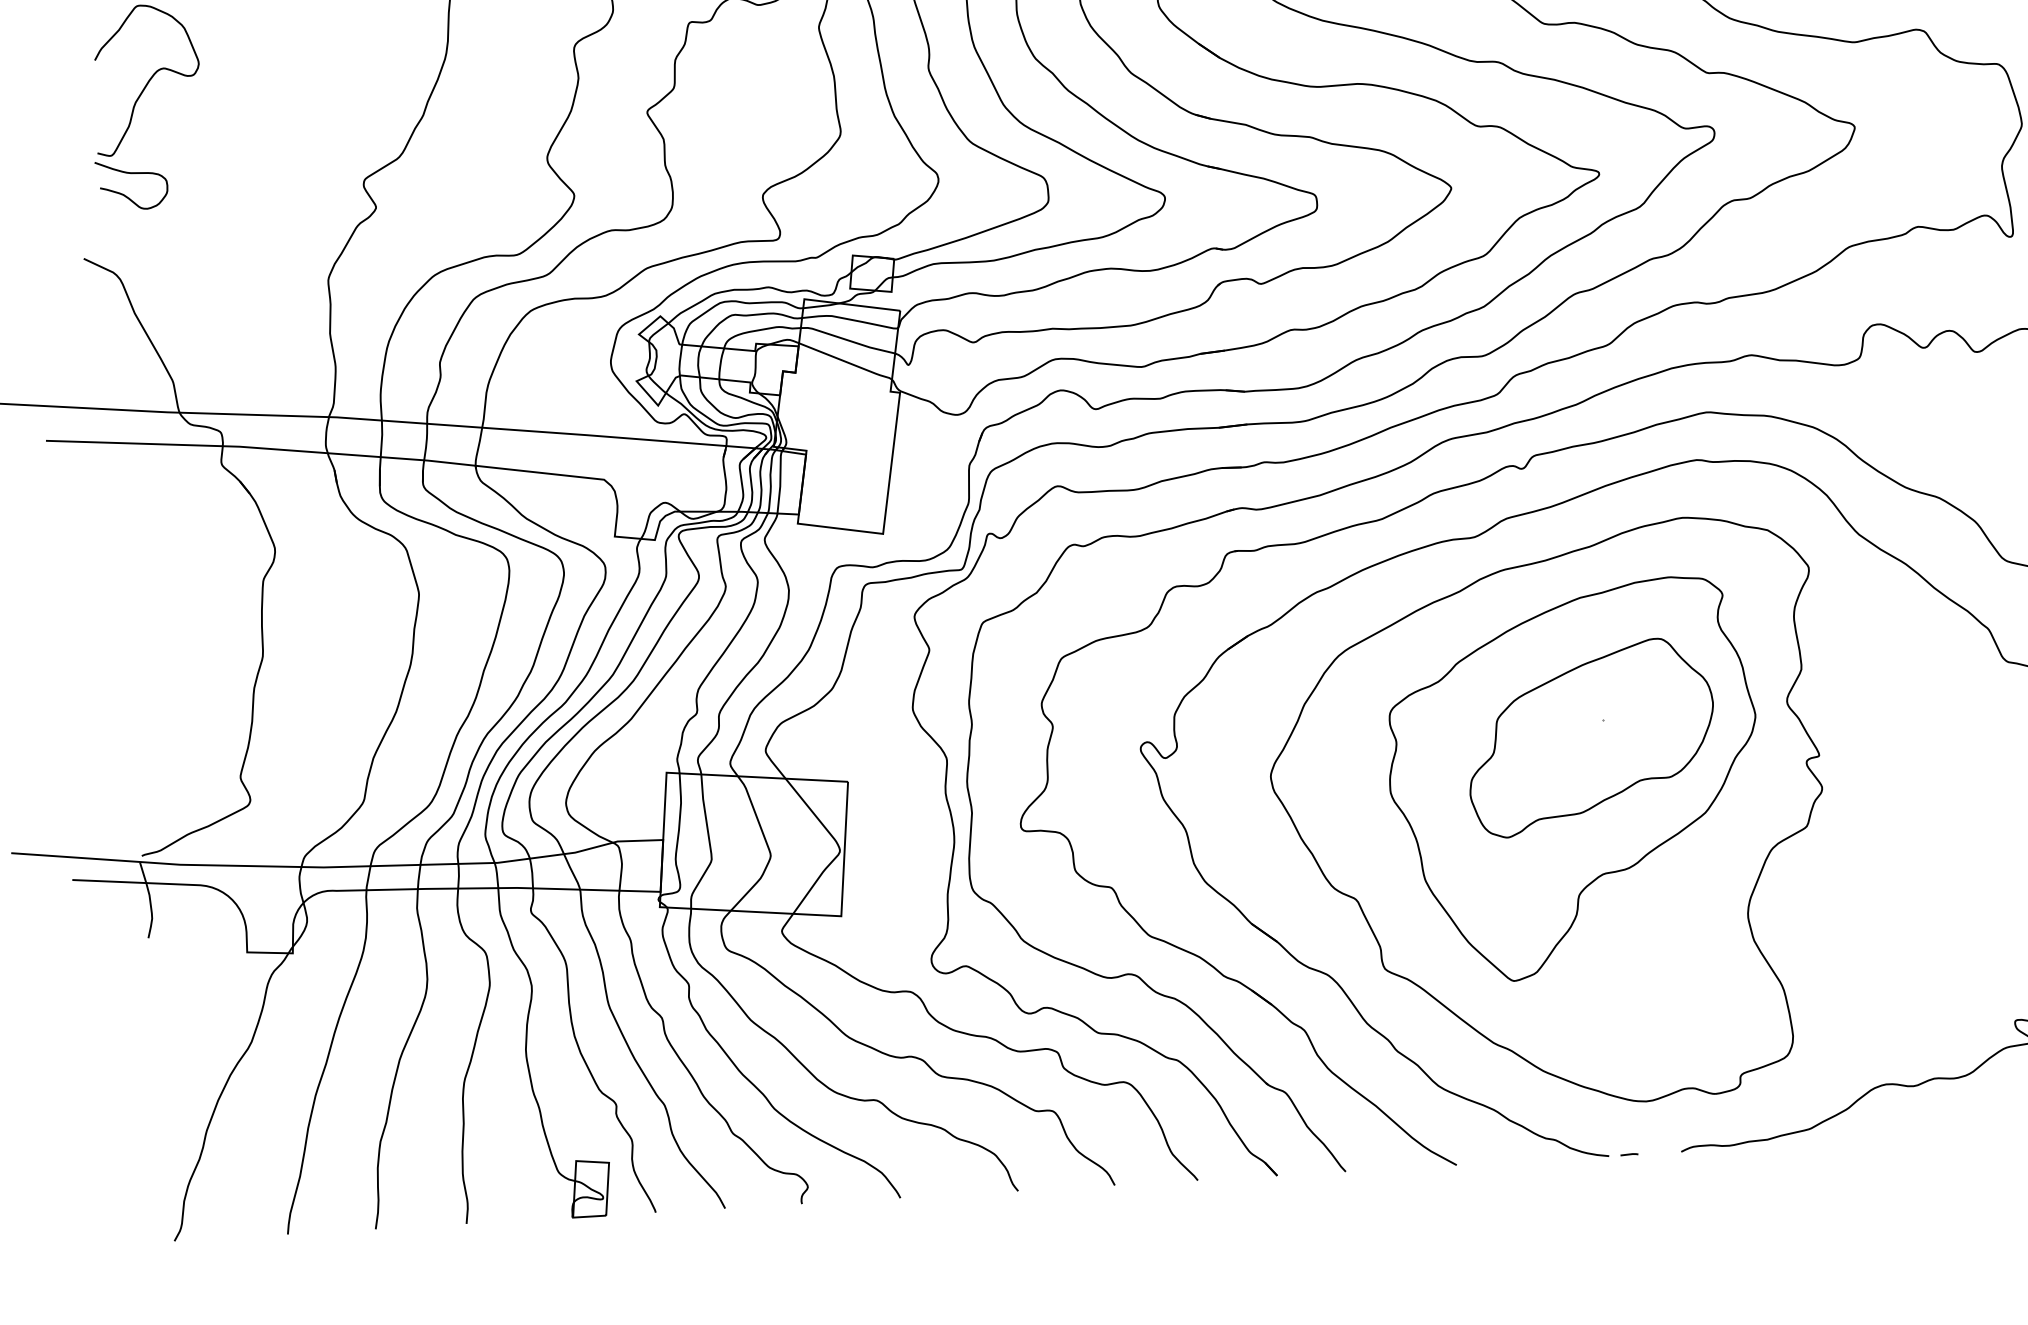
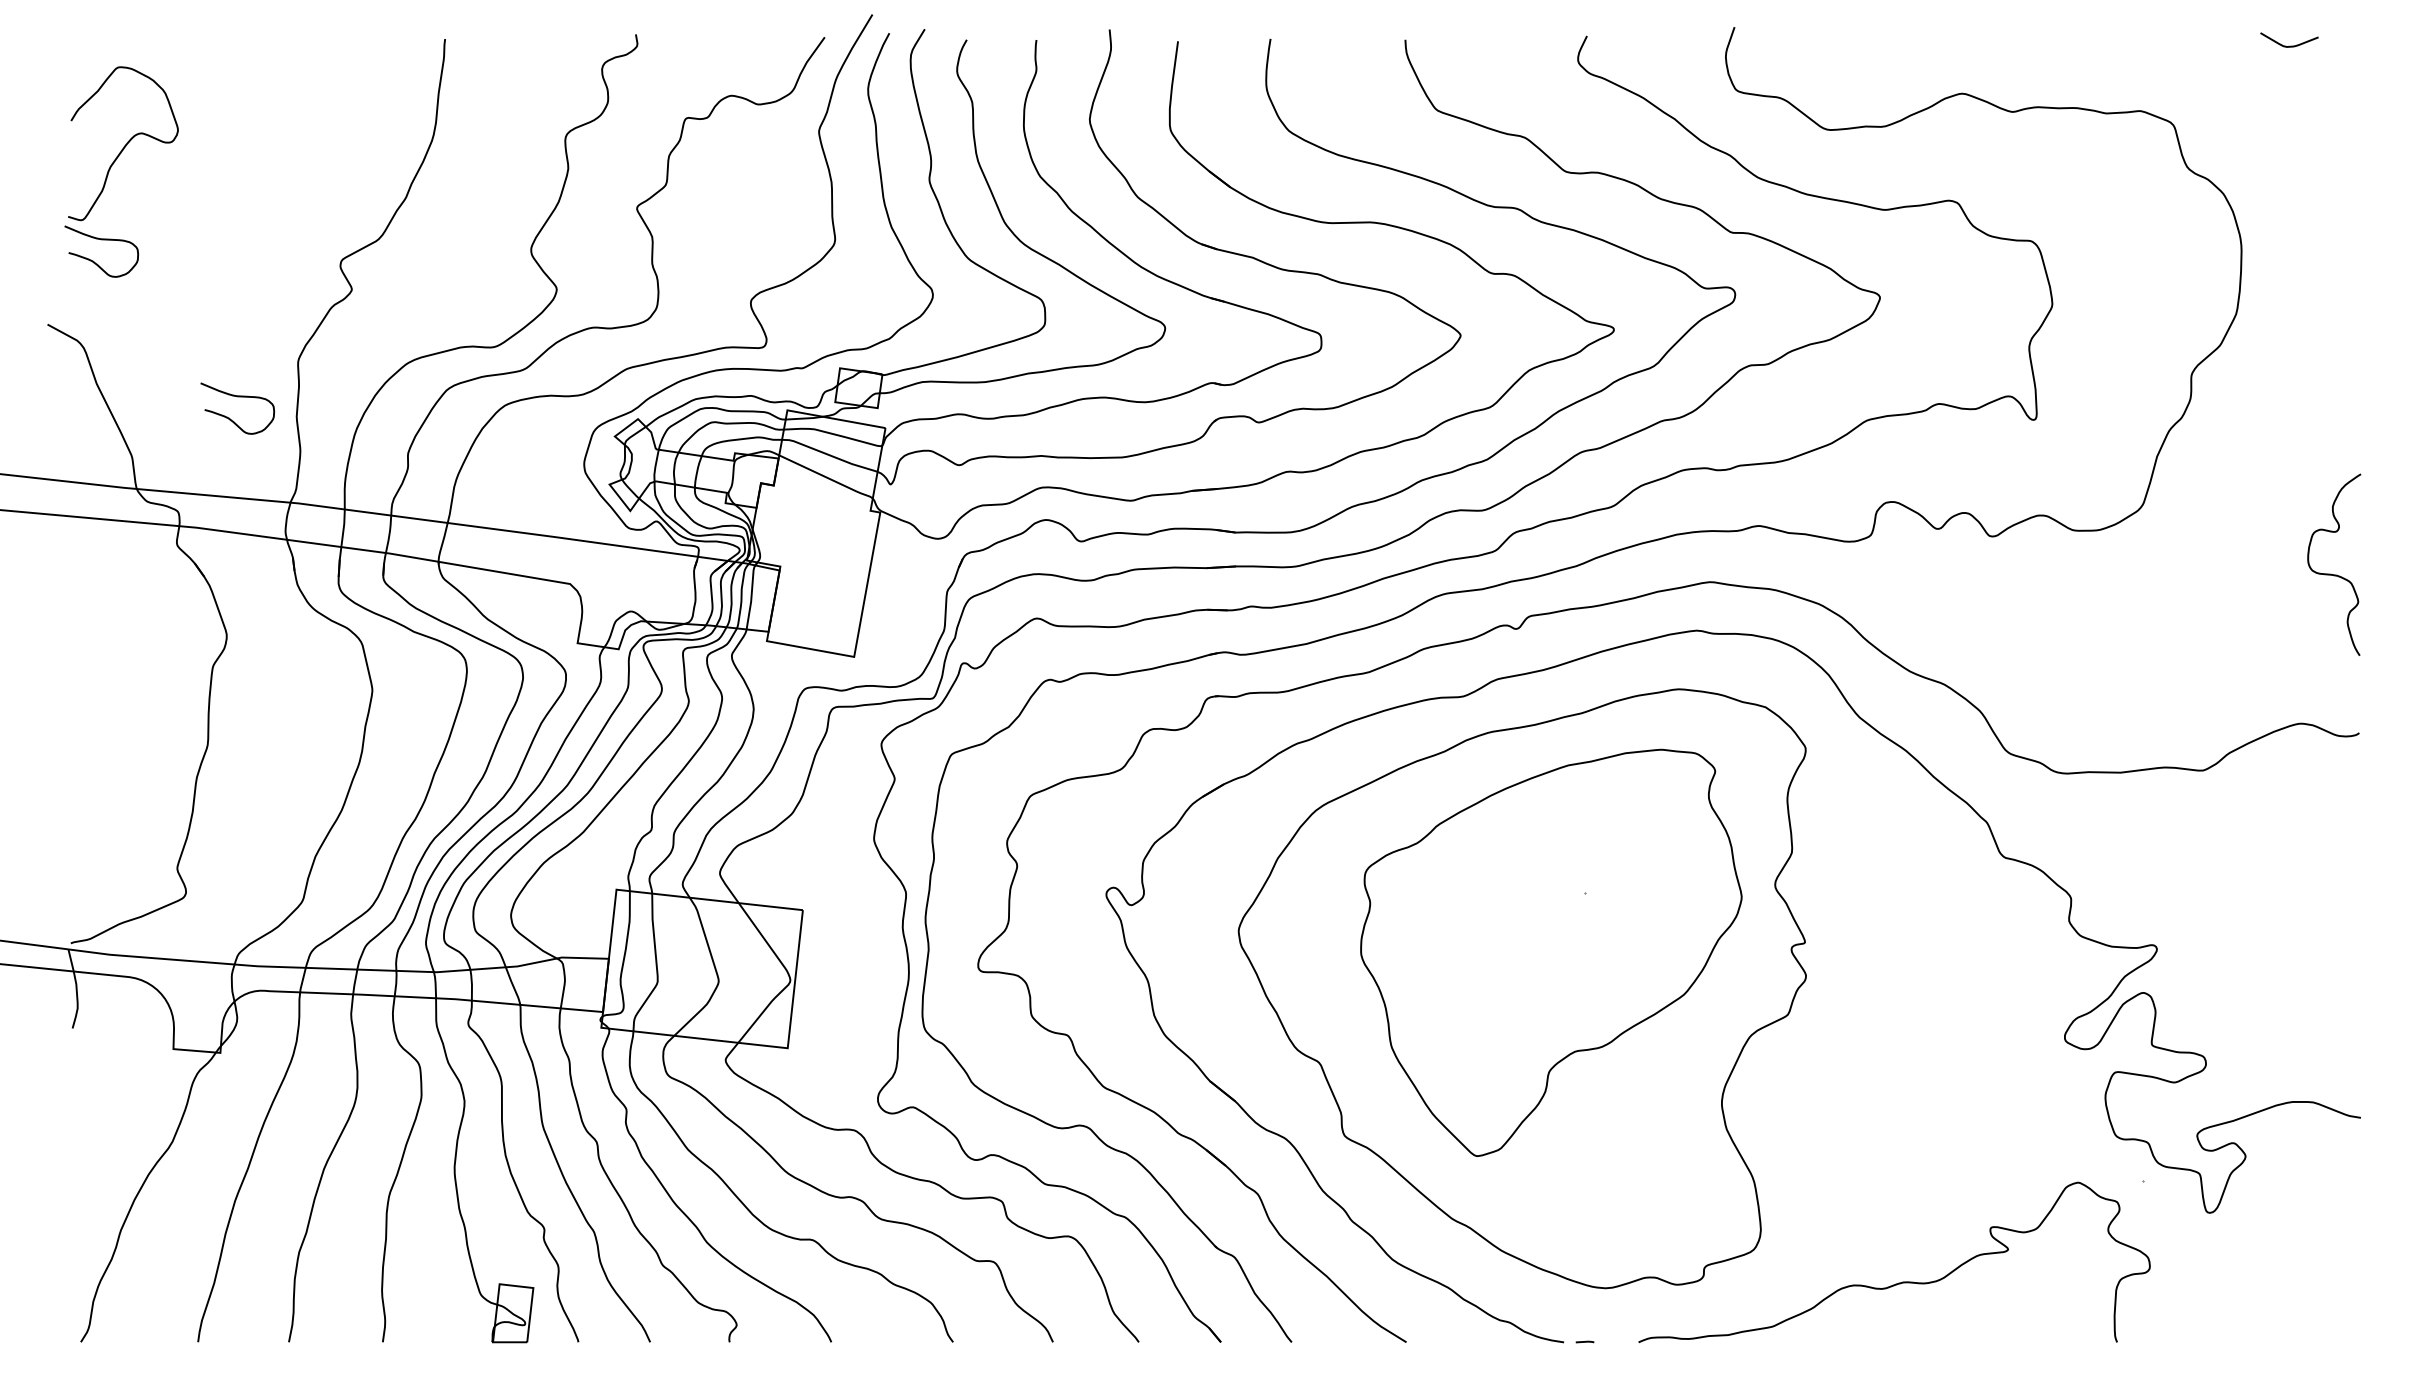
curve: (271, 318) -> (237, 397), added
part: (1590, 737) -> (1570, 909), removed

